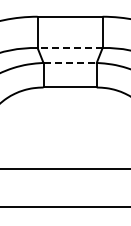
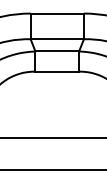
line: (70, 48) -> (57, 39), dashed -> solid
line: (70, 62) -> (57, 51), dashed -> solid

